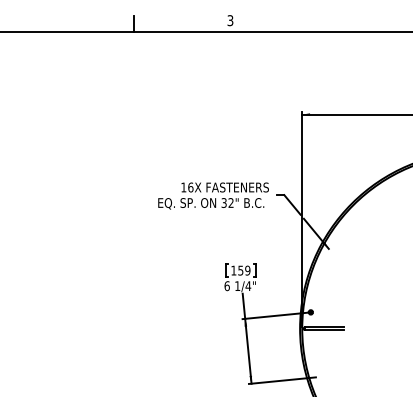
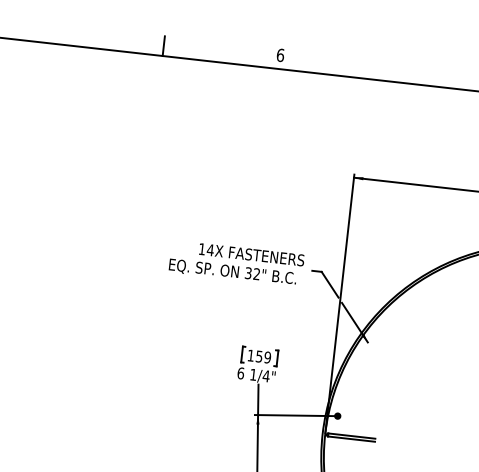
text: (230, 20) -> (280, 55), 3 -> 6
text: (190, 187) -> (210, 250), 16X -> 14X

